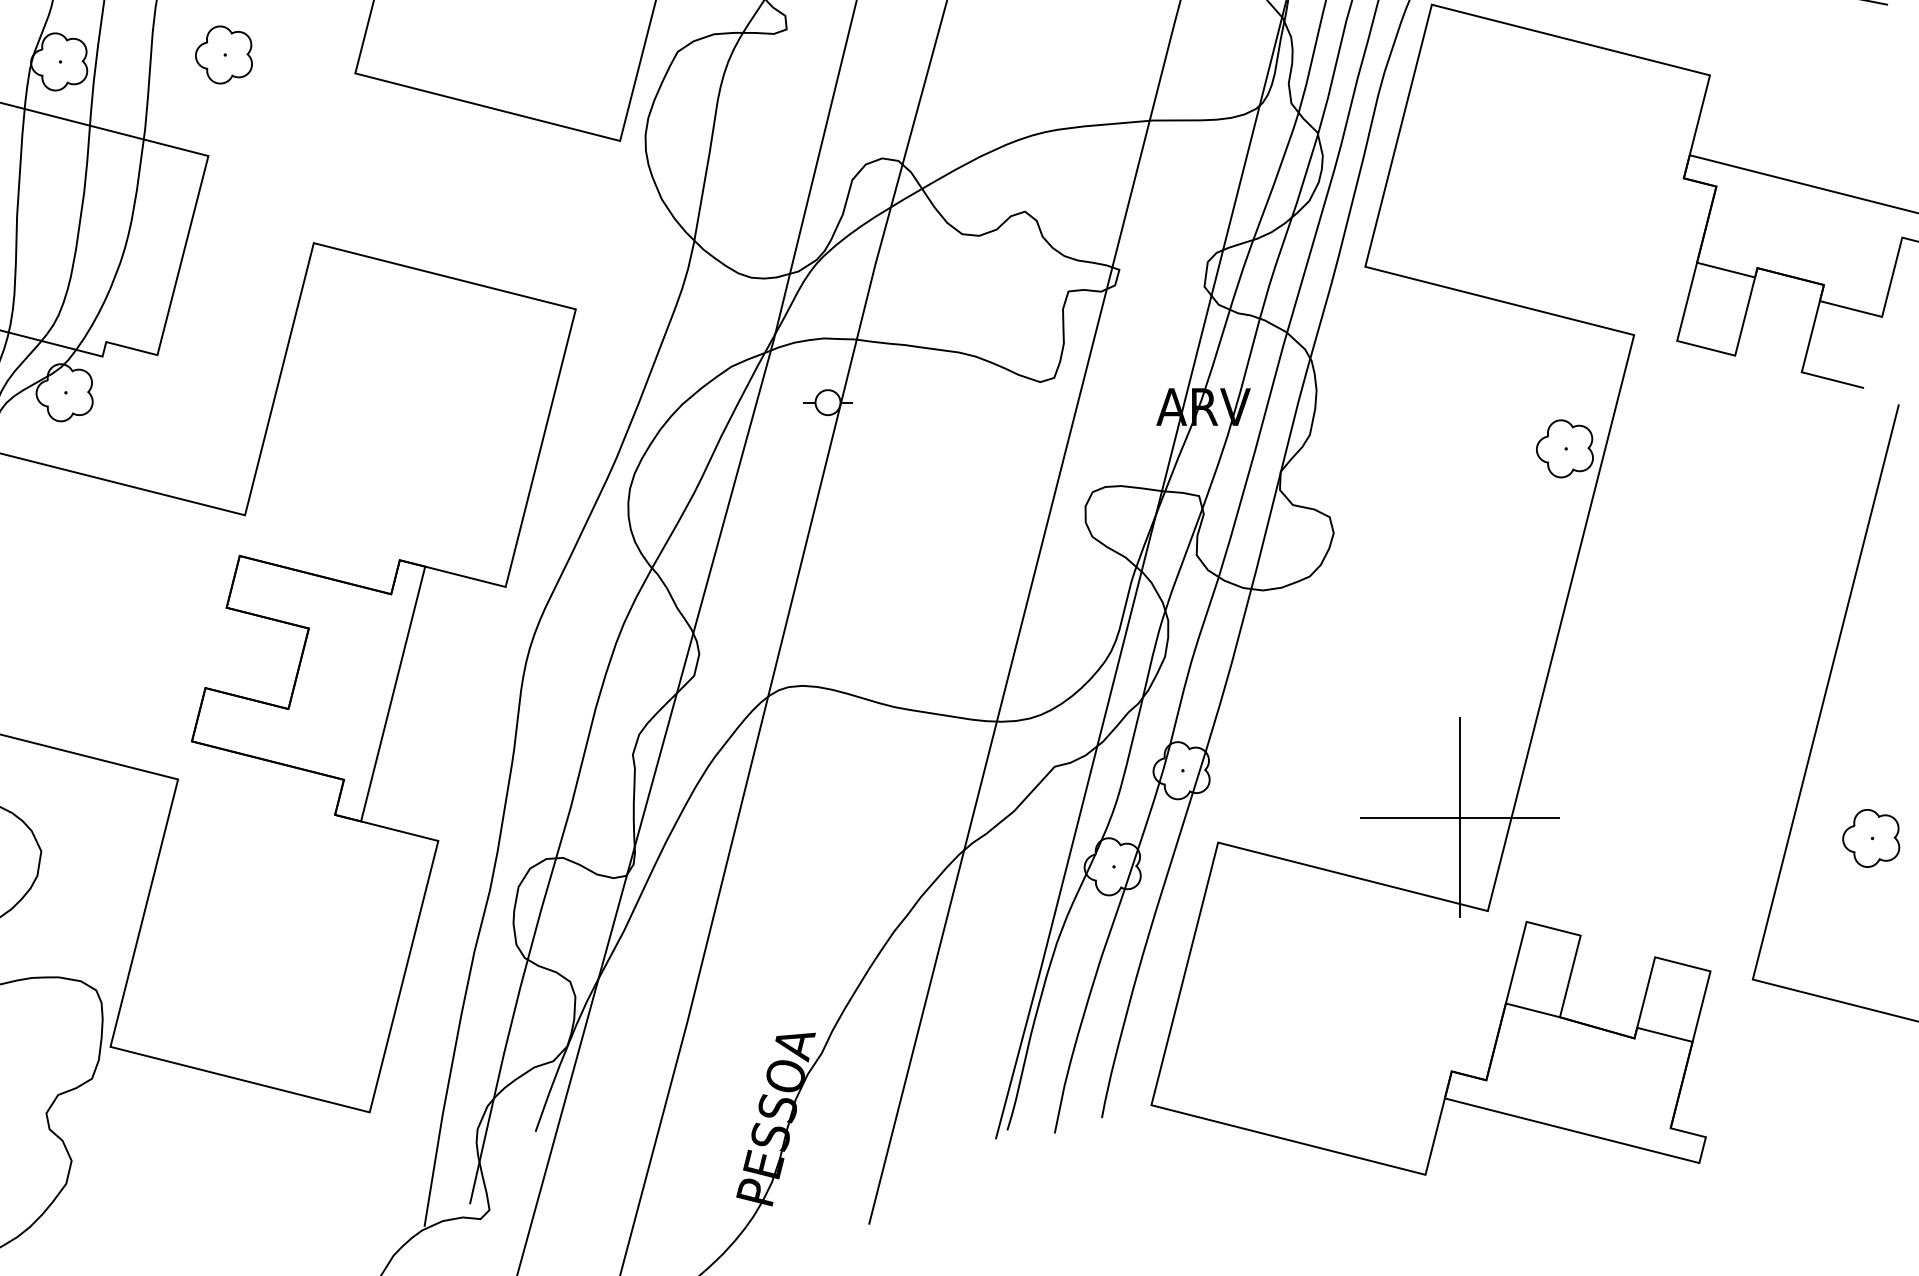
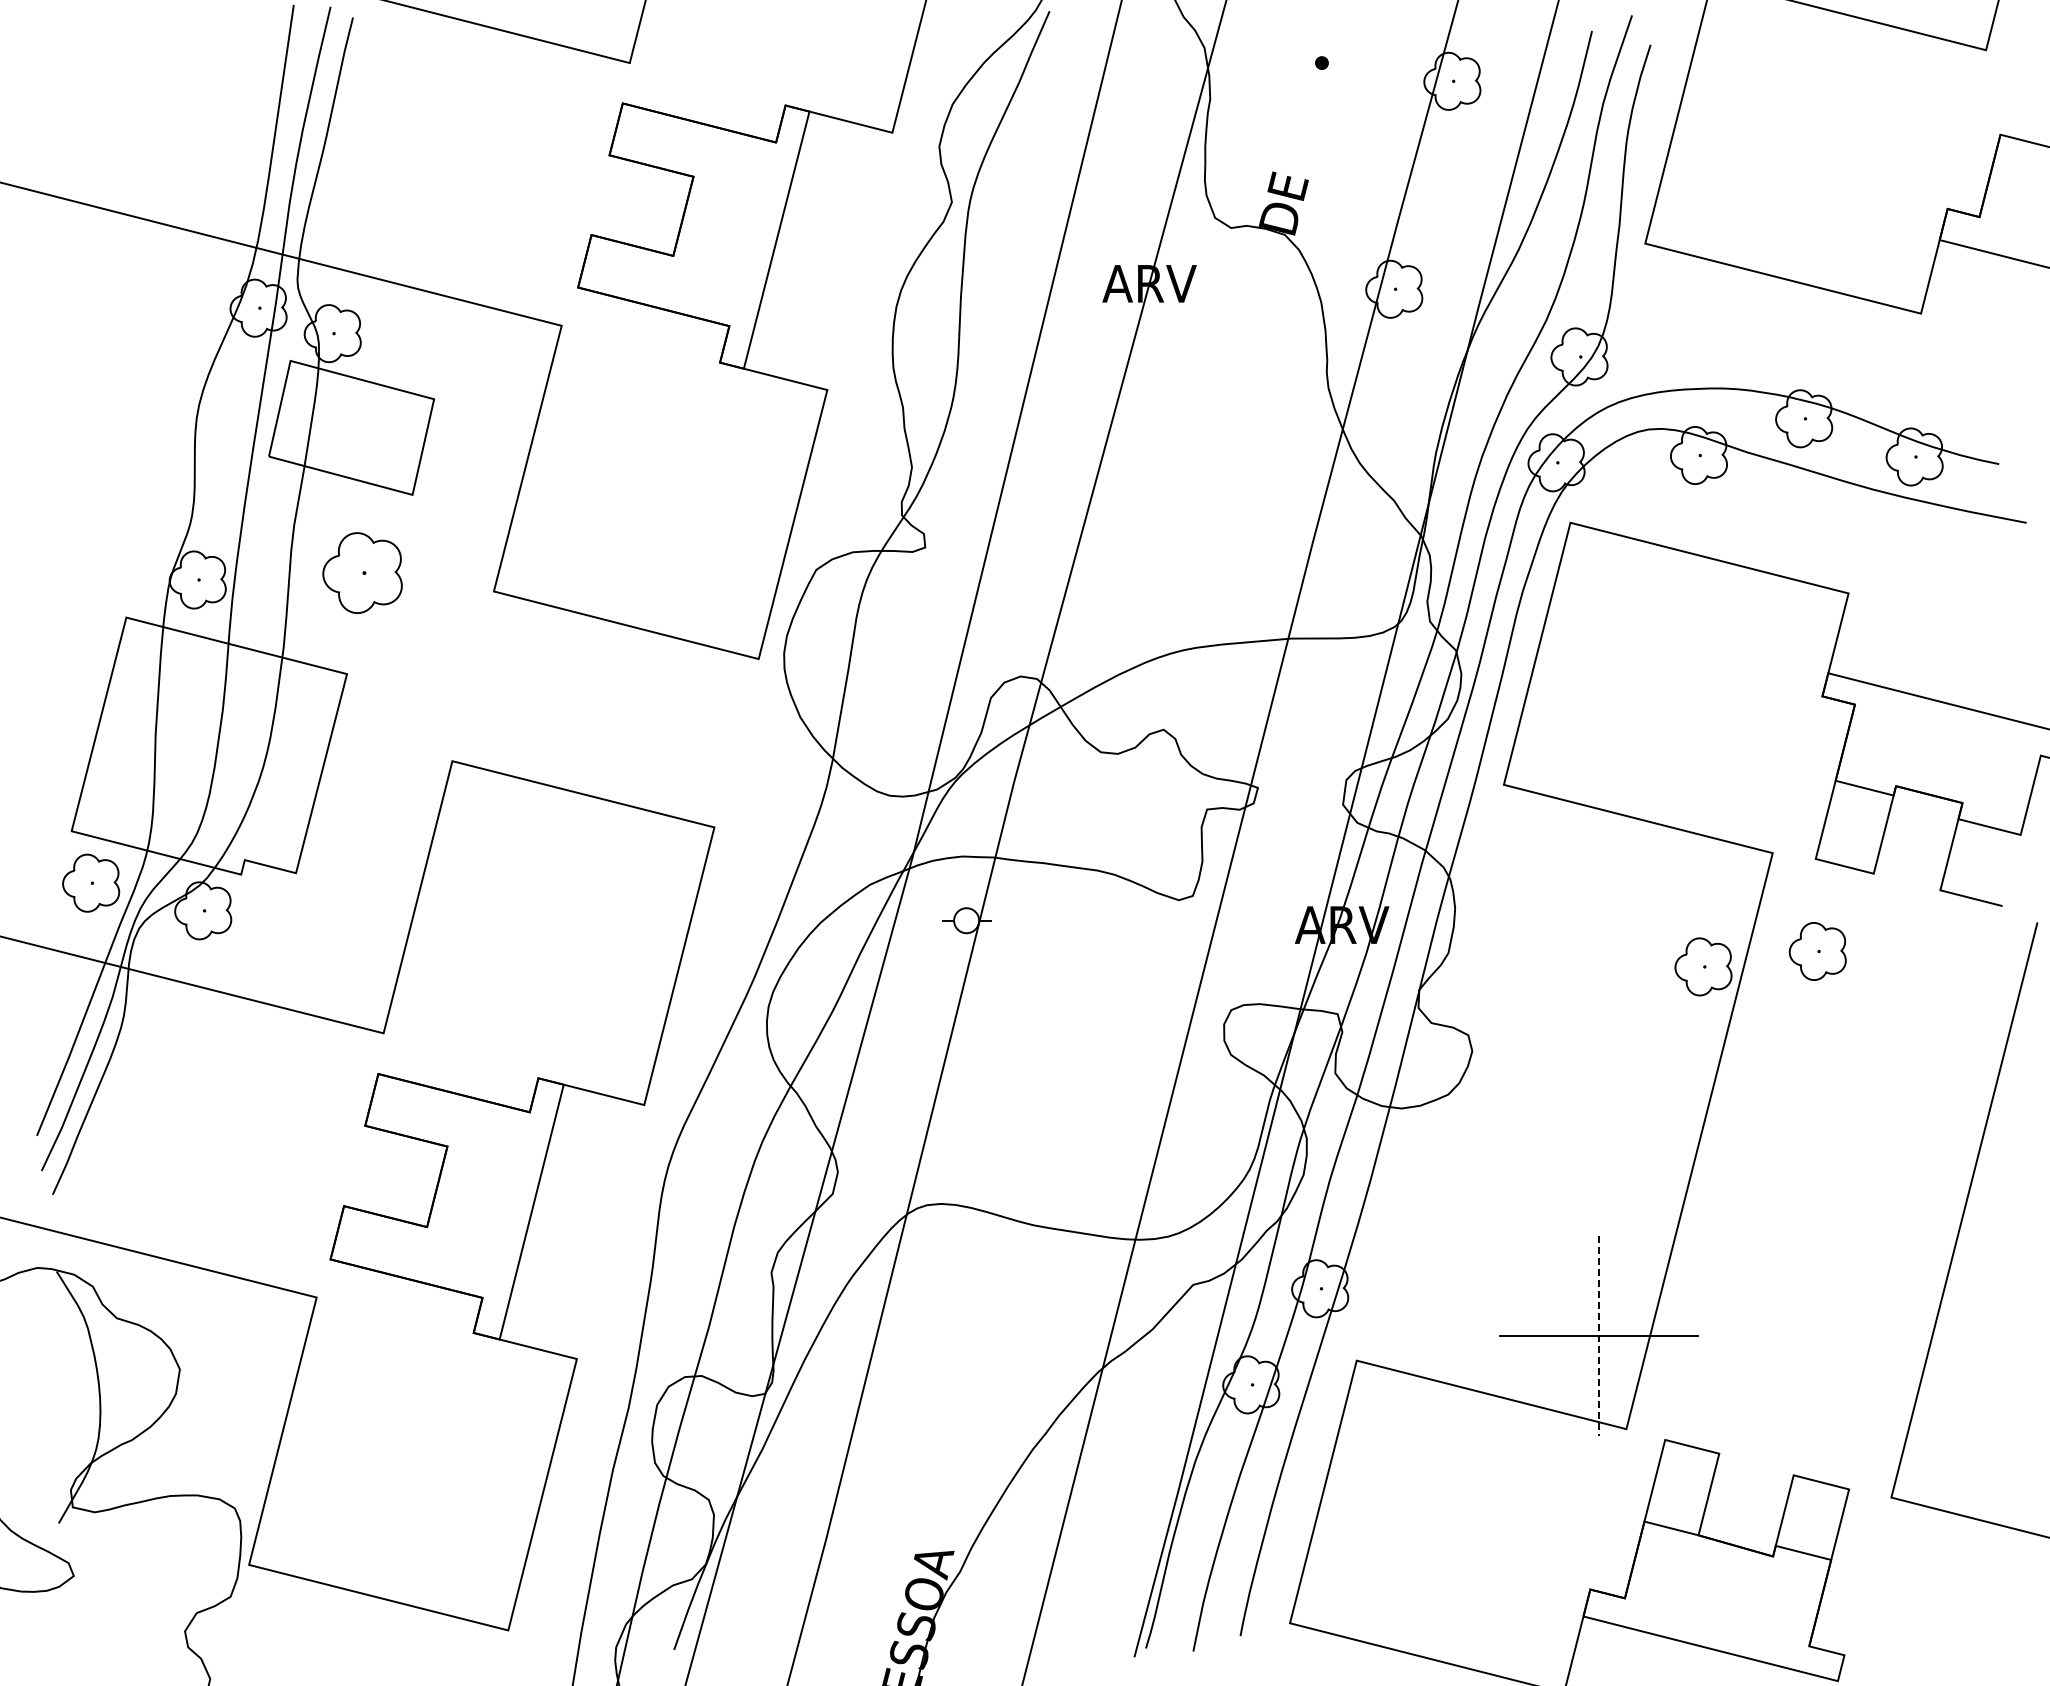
part: (223, 54) -> (362, 572), size x1.4
line: (1459, 818) -> (1598, 1336), solid -> dashed
part: (1870, 838) -> (1817, 951), moved

